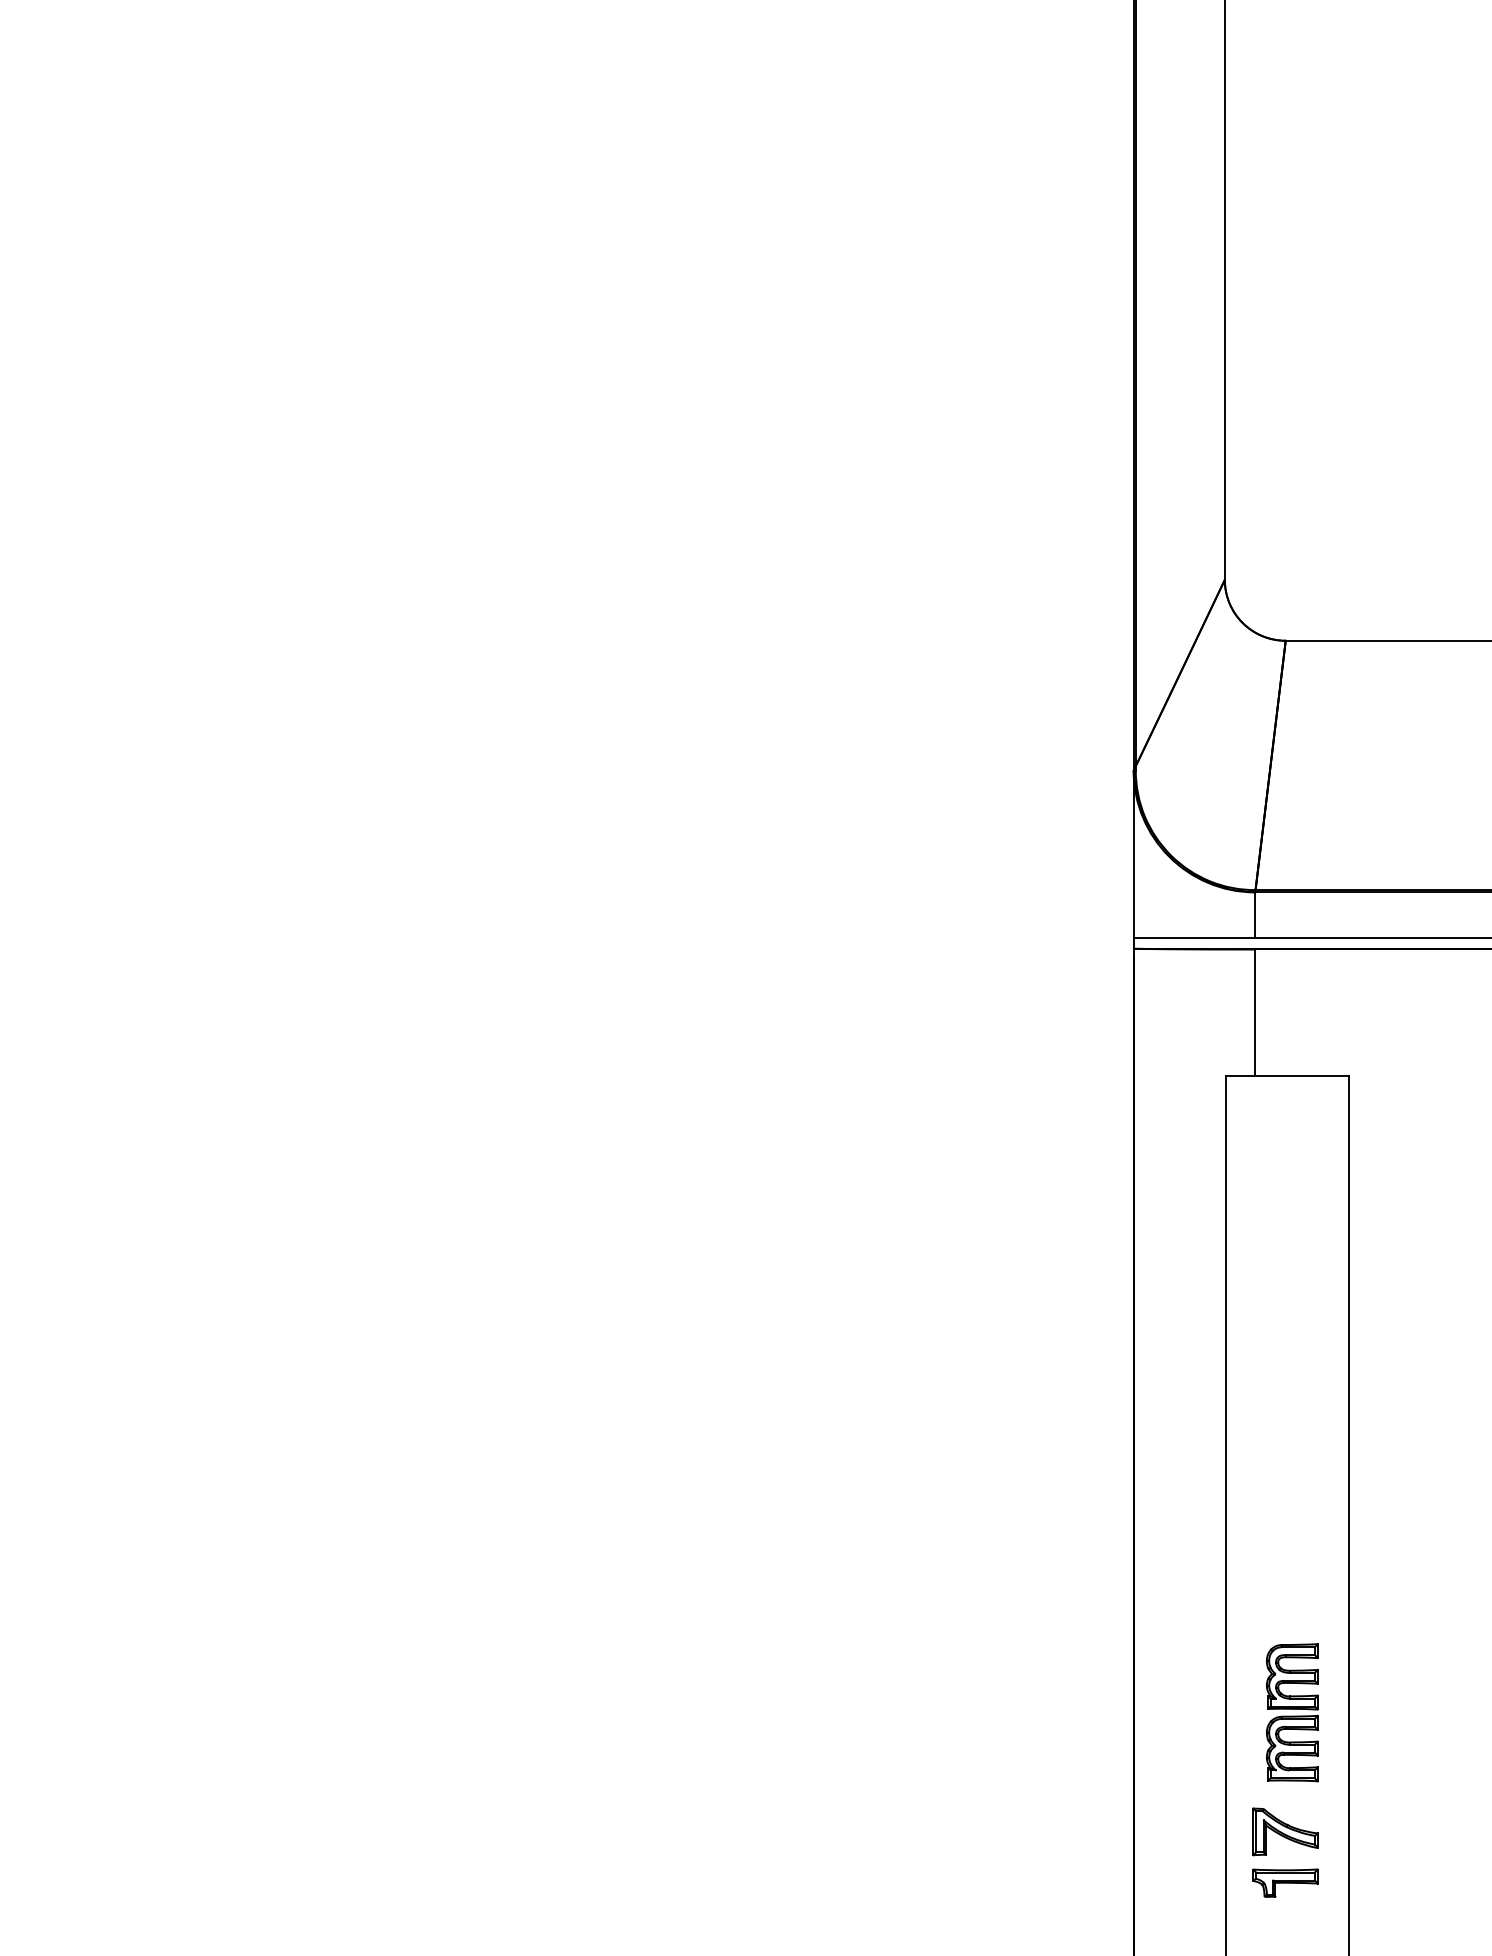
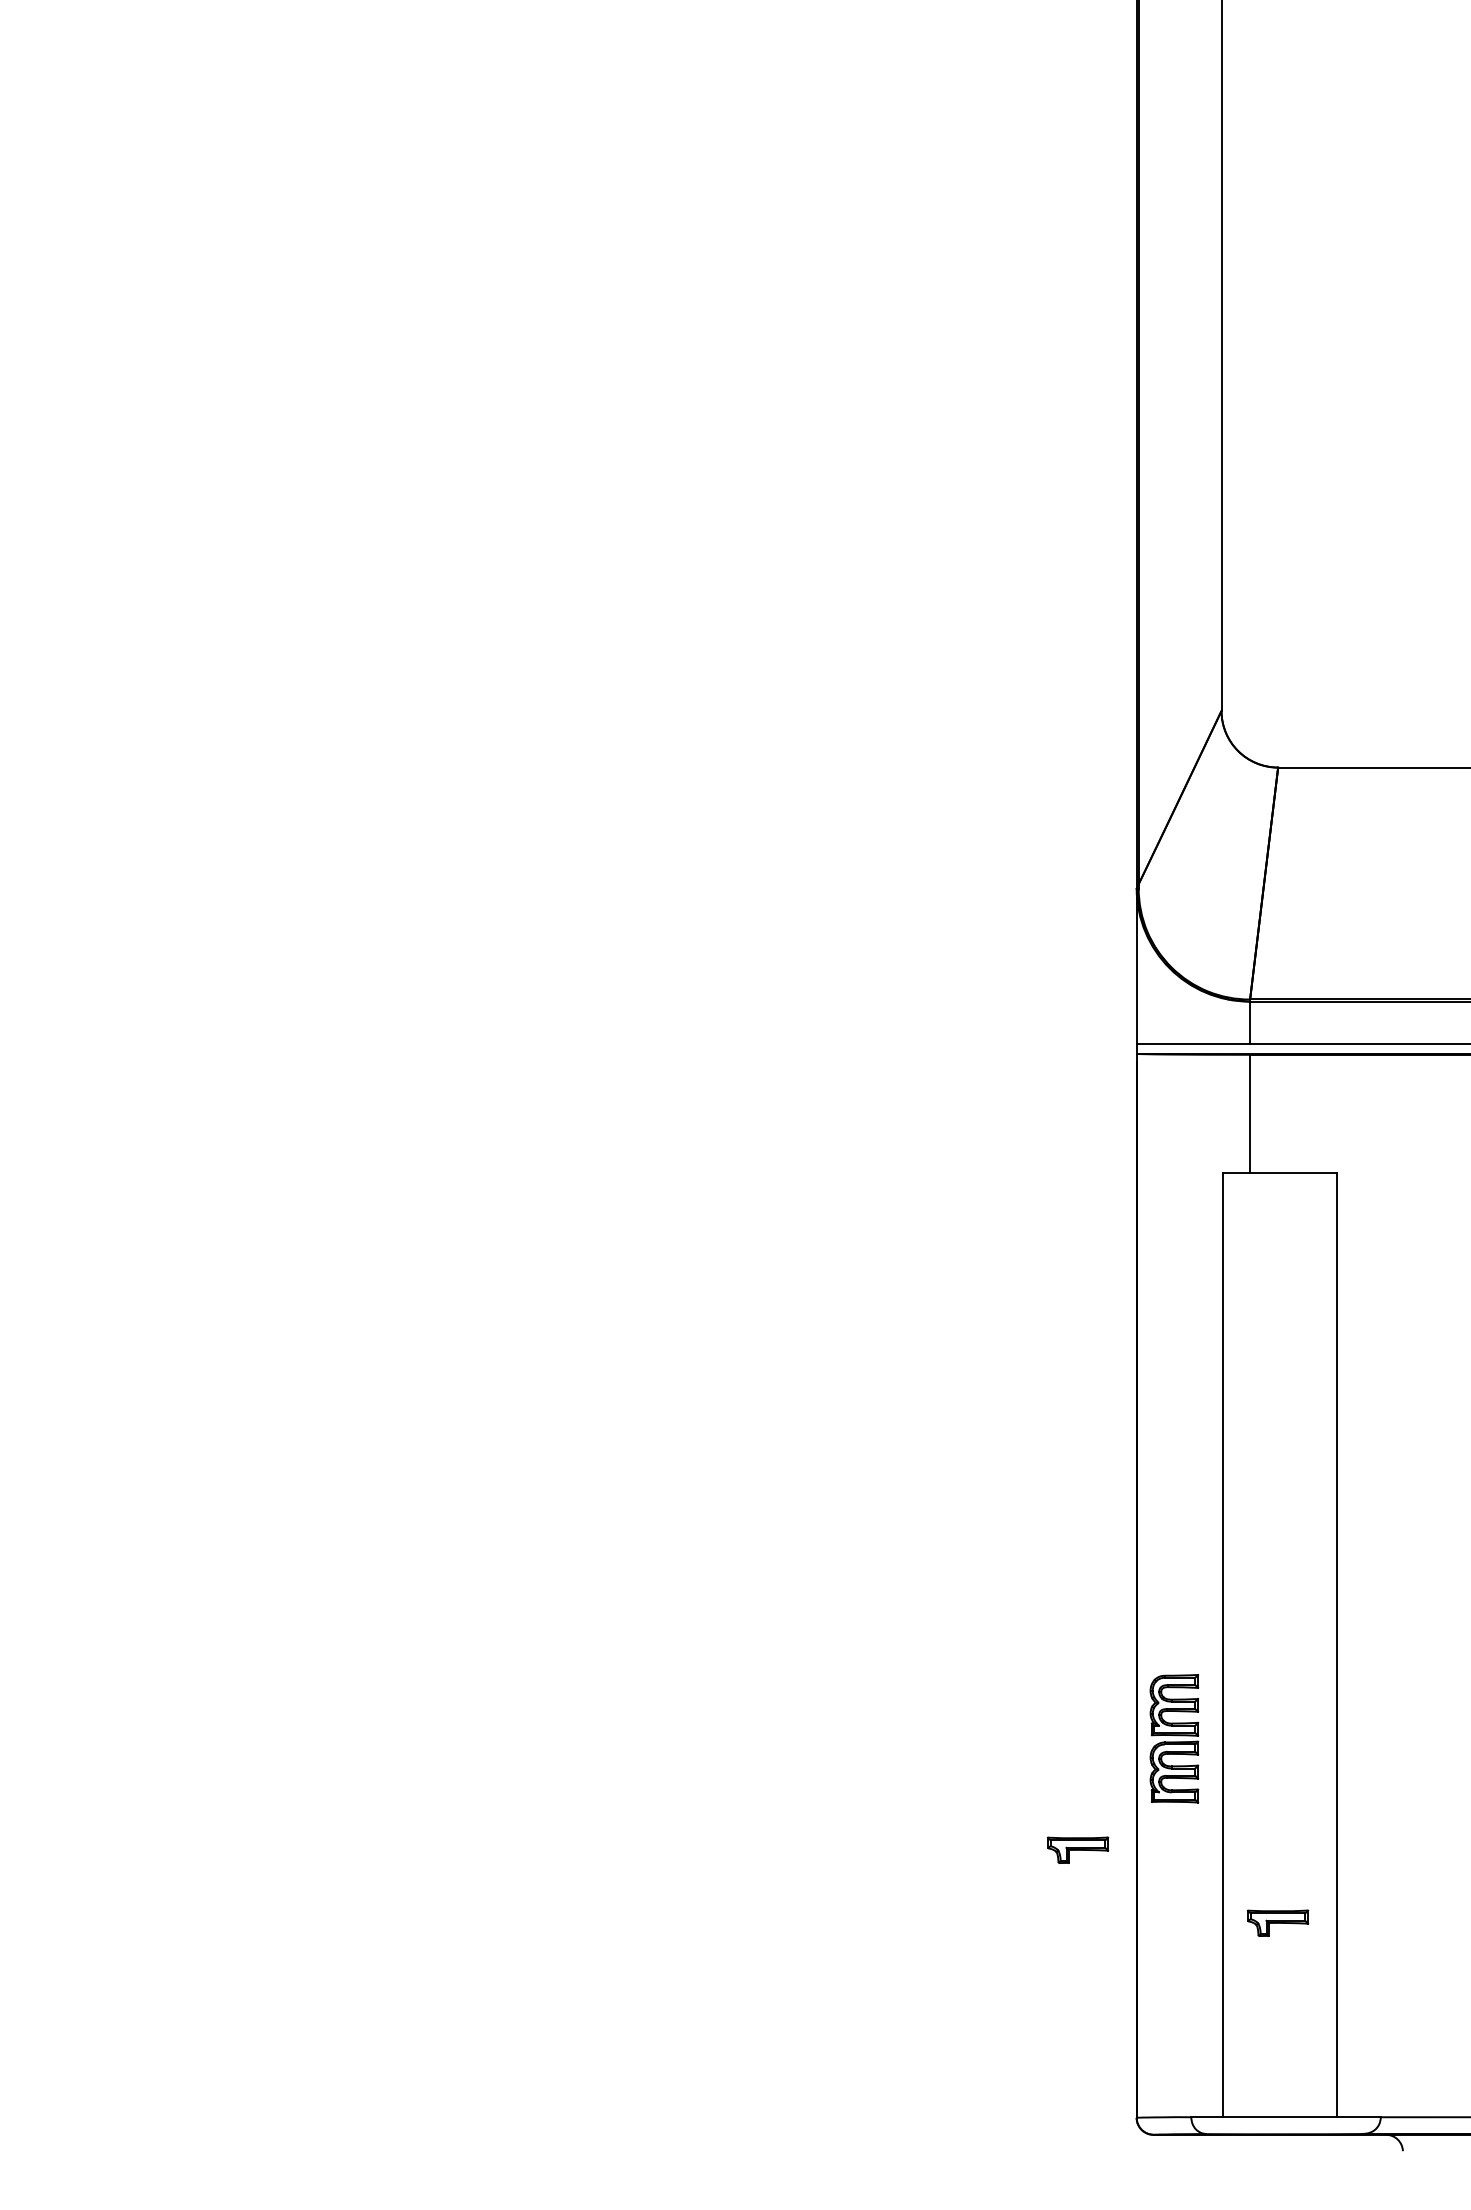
part: (1292, 1712) -> (1174, 1738), moved
part: (1070, 1803) -> (1077, 1849), added
part: (1285, 1831) -> (1277, 1875), removed

